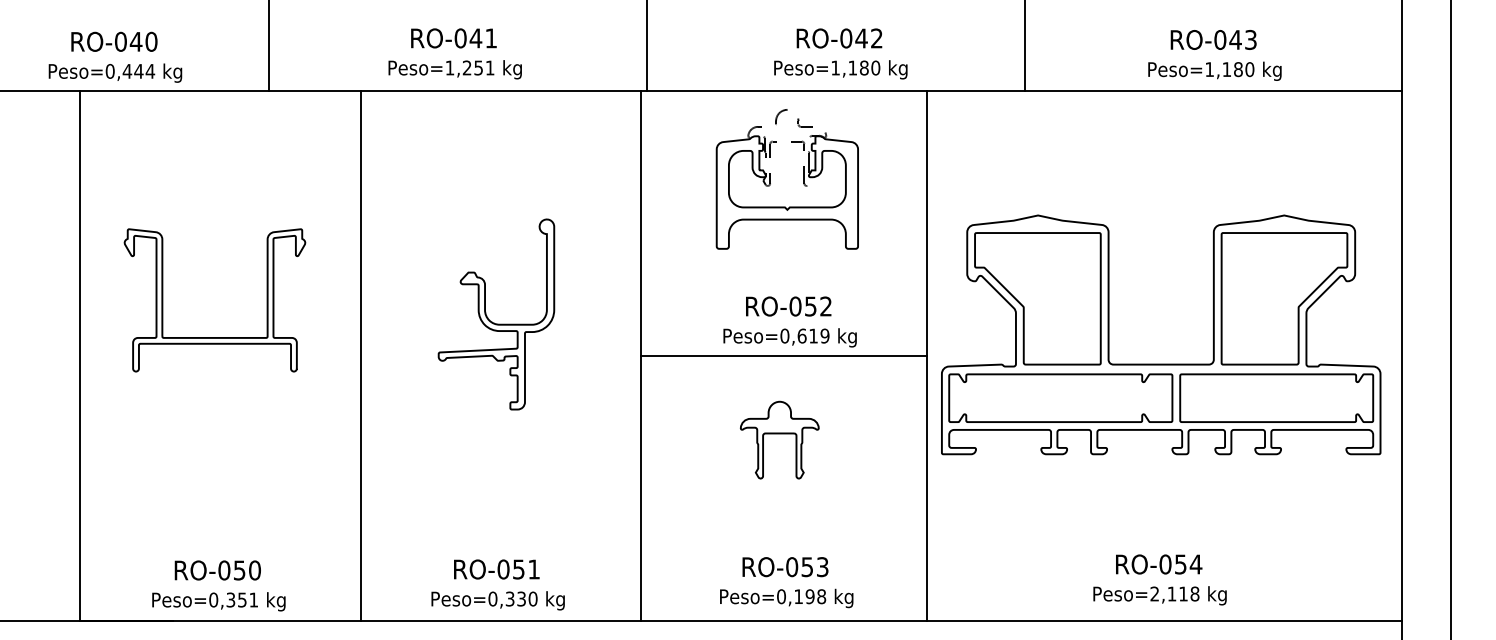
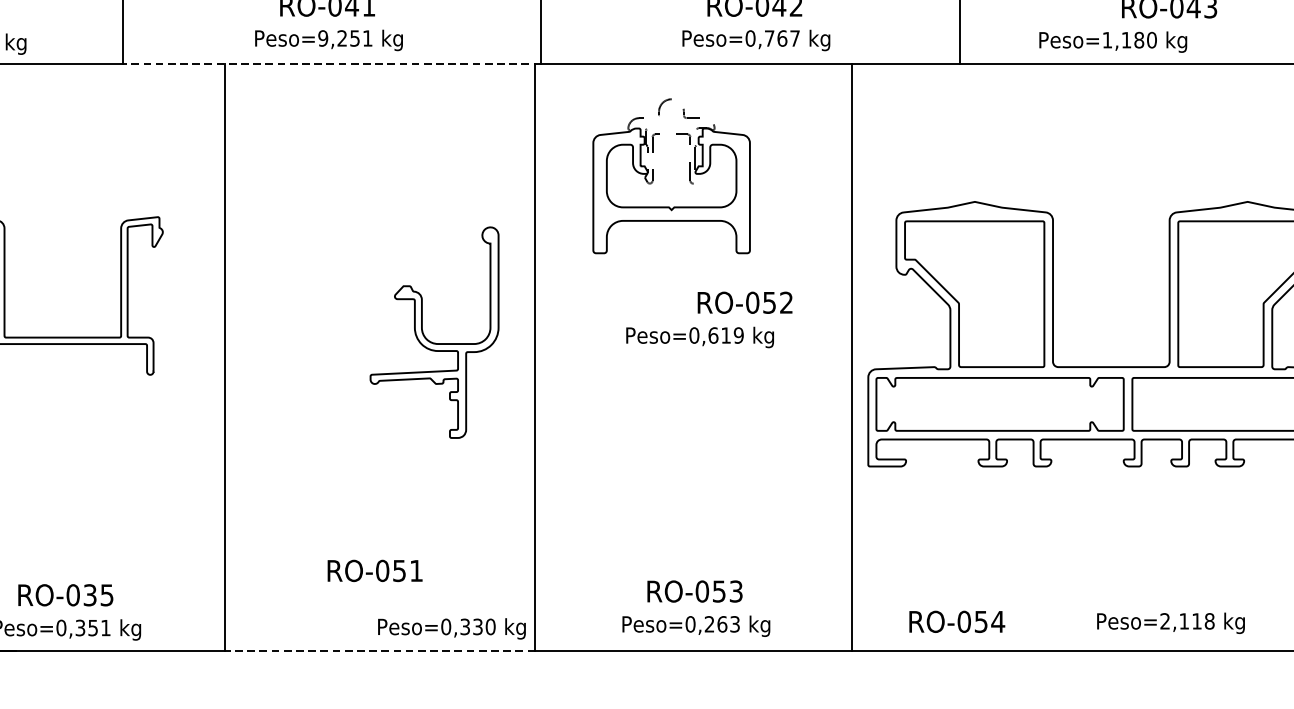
text: (449, 67) -> (322, 37), Peso=1,251 -> Peso=9,251
text: (855, 67) -> (772, 37), Peso=1,180 -> Peso=0,767
text: (1214, 70) -> (1112, 41), moved
line: (457, 91) -> (331, 64), solid -> dashed
part: (770, 179) -> (652, 176), moved
text: (788, 306) -> (744, 302), moved
part: (492, 321) -> (430, 340), moved
line: (784, 355) -> (693, 357), removed
part: (779, 439) -> (688, 450), removed
text: (1159, 564) -> (957, 621), moved
text: (496, 569) -> (374, 570), moved
text: (247, 570) -> (98, 595), RO-050 -> RO-035
text: (1159, 595) -> (1170, 622), moved
text: (810, 596) -> (722, 624), Peso=0,198 -> Peso=0,263
text: (497, 600) -> (451, 628), moved
line: (500, 620) -> (379, 650), solid -> dashed

